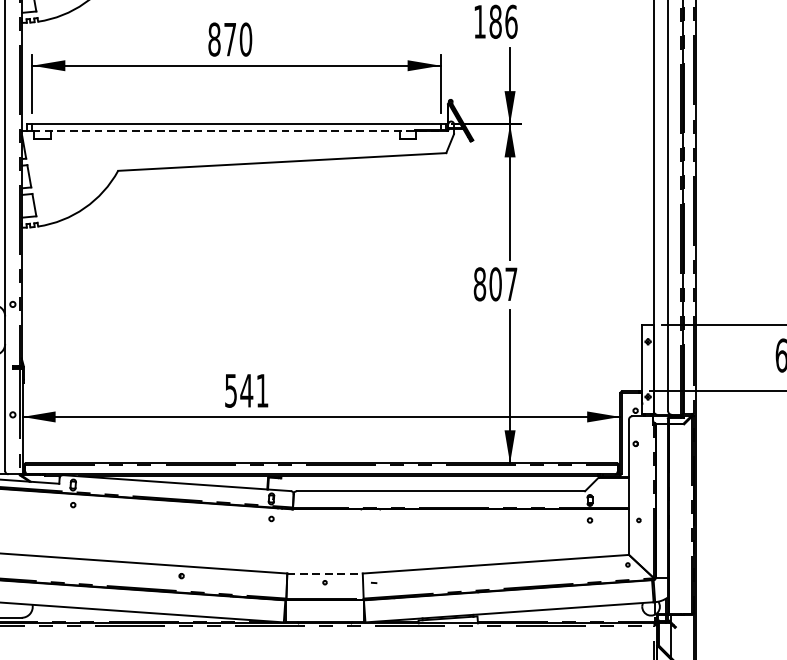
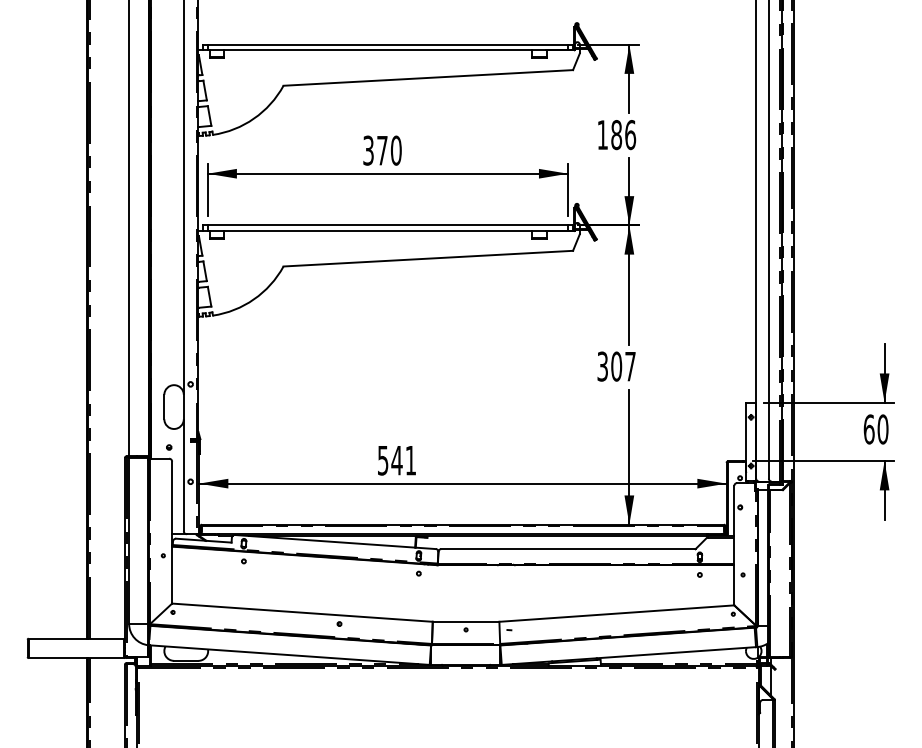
text: (214, 39) -> (368, 150), 870 -> 370
line: (237, 131) -> (388, 231), dashed -> solid
text: (479, 284) -> (602, 366), 807 -> 307
line: (325, 573) -> (466, 621), dashed -> solid

